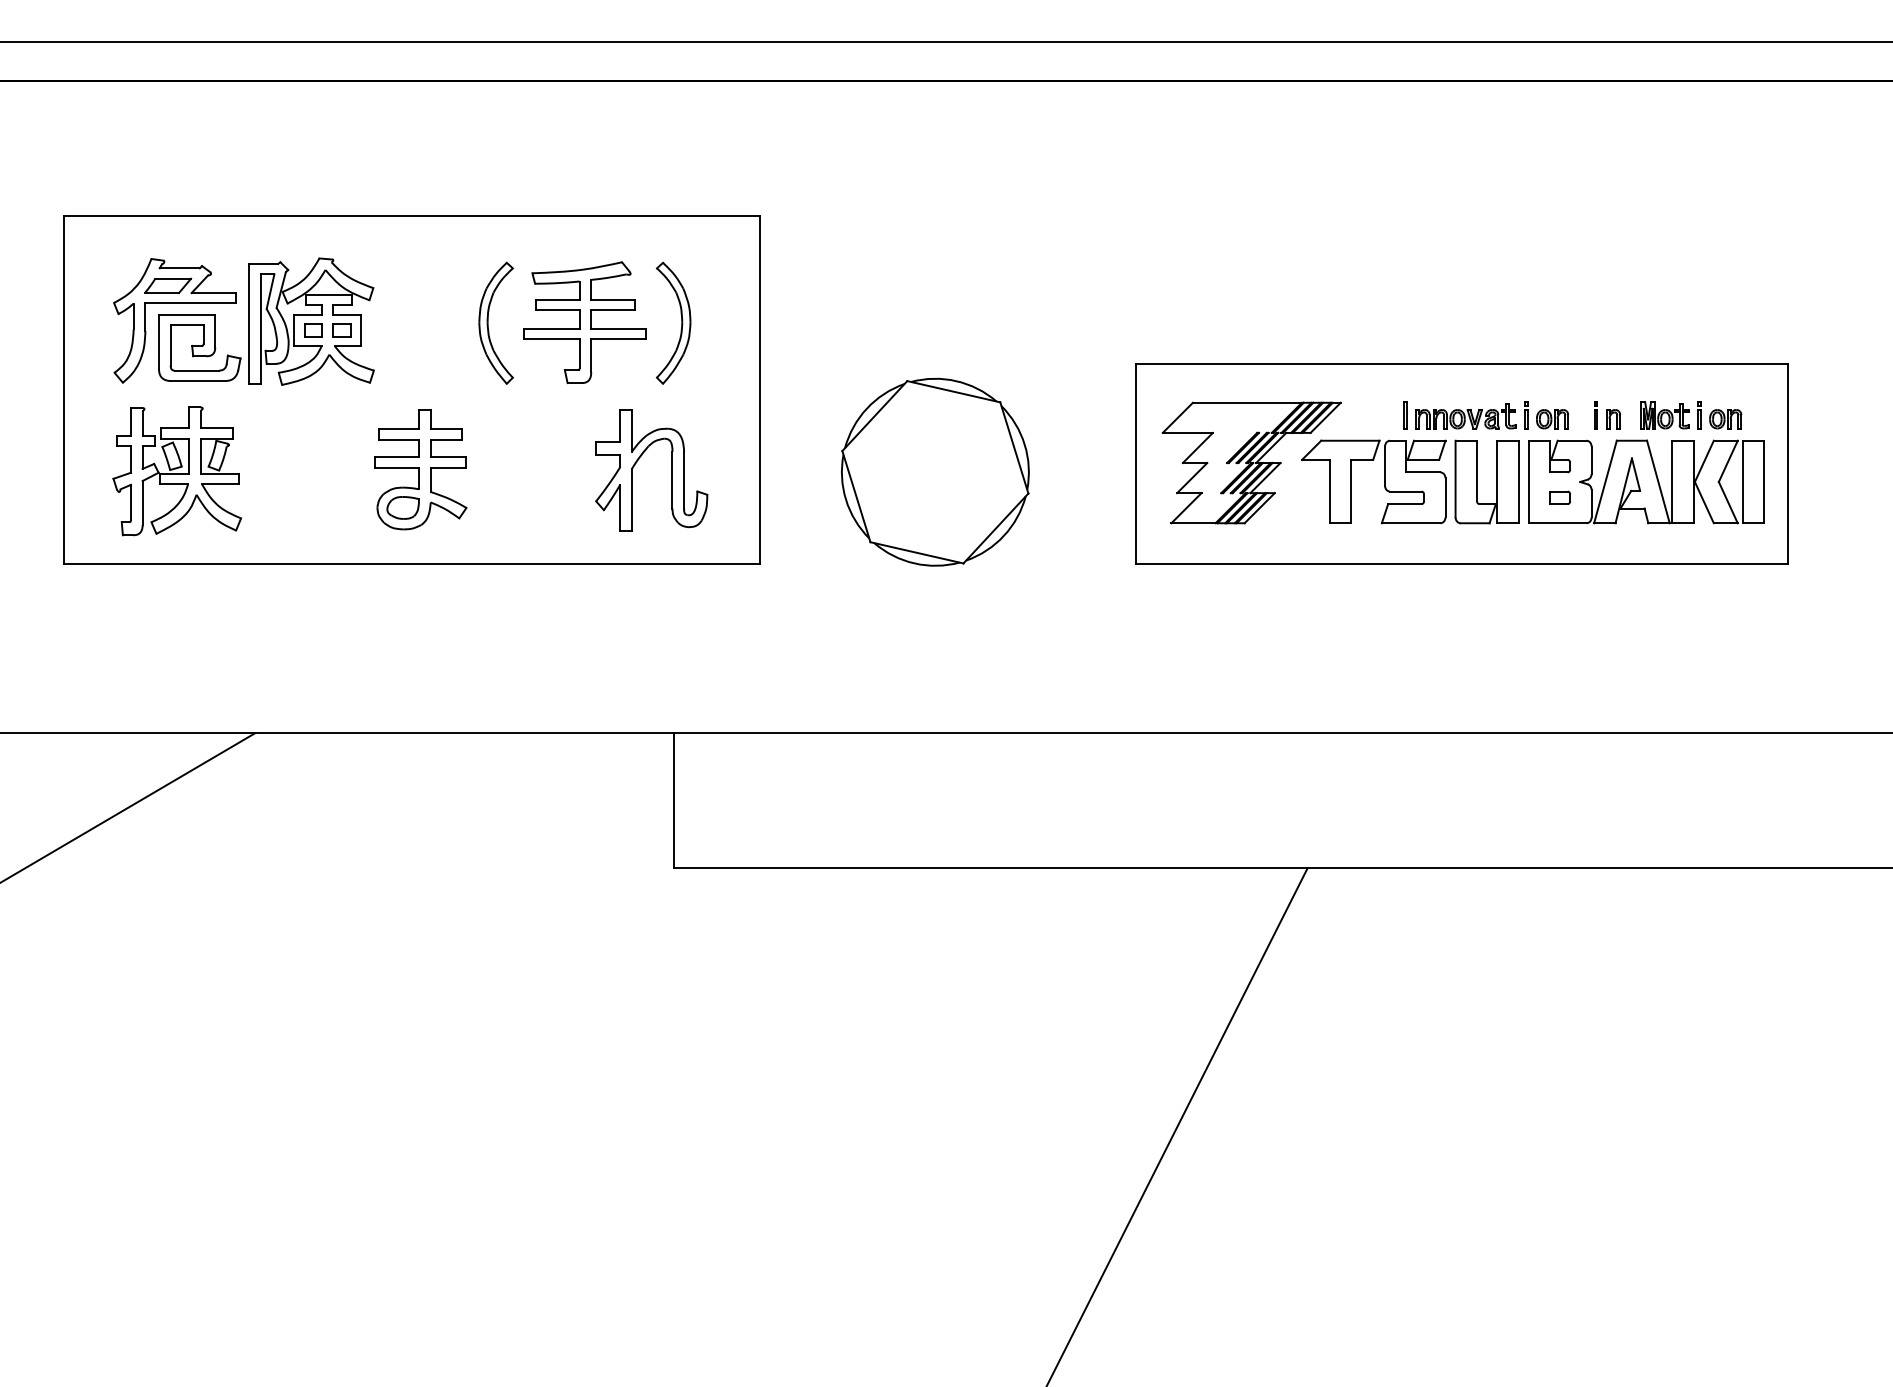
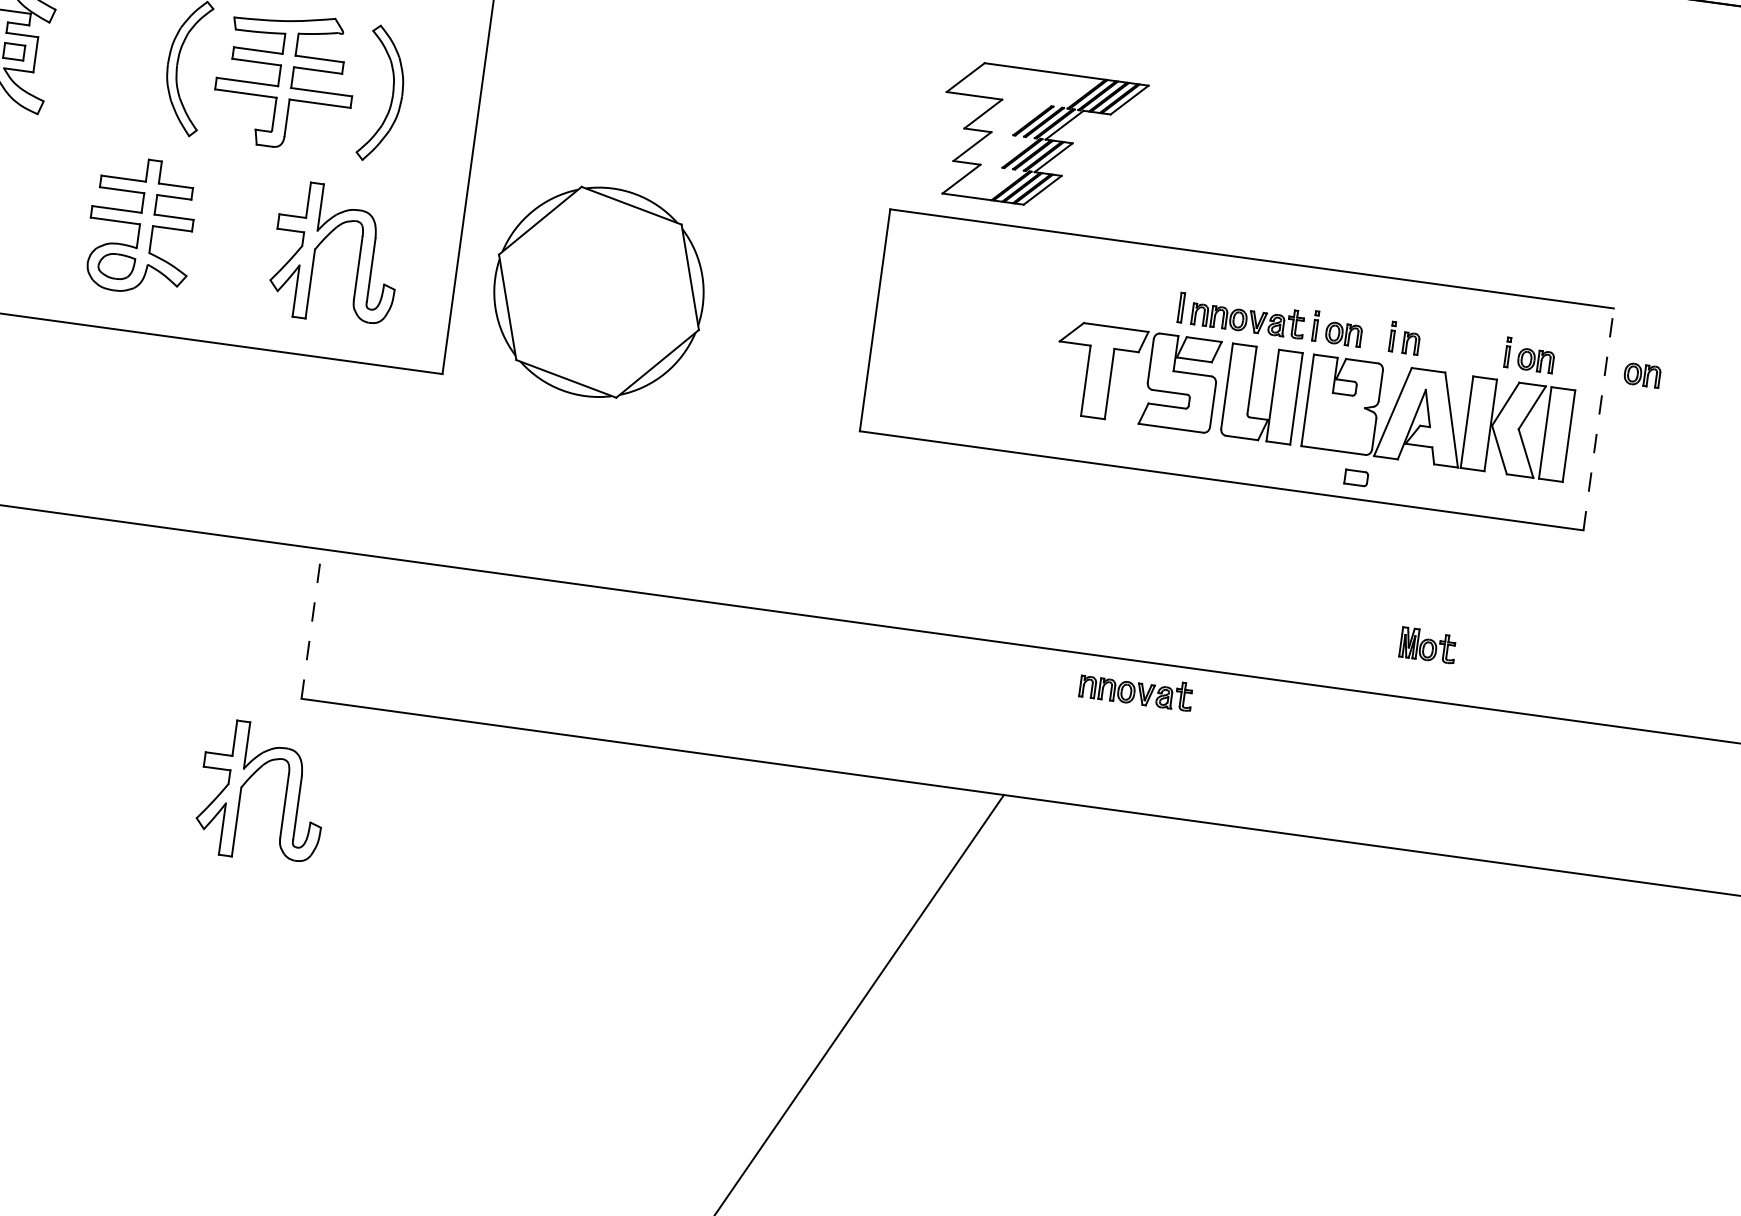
part: (1664, 415) -> (1427, 645), moved
part: (1821, 419) -> (1642, 375), added
part: (1251, 462) -> (1040, 138), moved
line: (1788, 463) -> (1598, 419), solid -> dashed
part: (420, 469) -> (141, 226), moved
part: (935, 471) -> (599, 291), moved
part: (1560, 497) -> (1356, 477), moved
part: (1411, 759) -> (1135, 690), added
line: (674, 800) -> (311, 623), solid -> dashed
part: (637, 947) -> (248, 781), added

